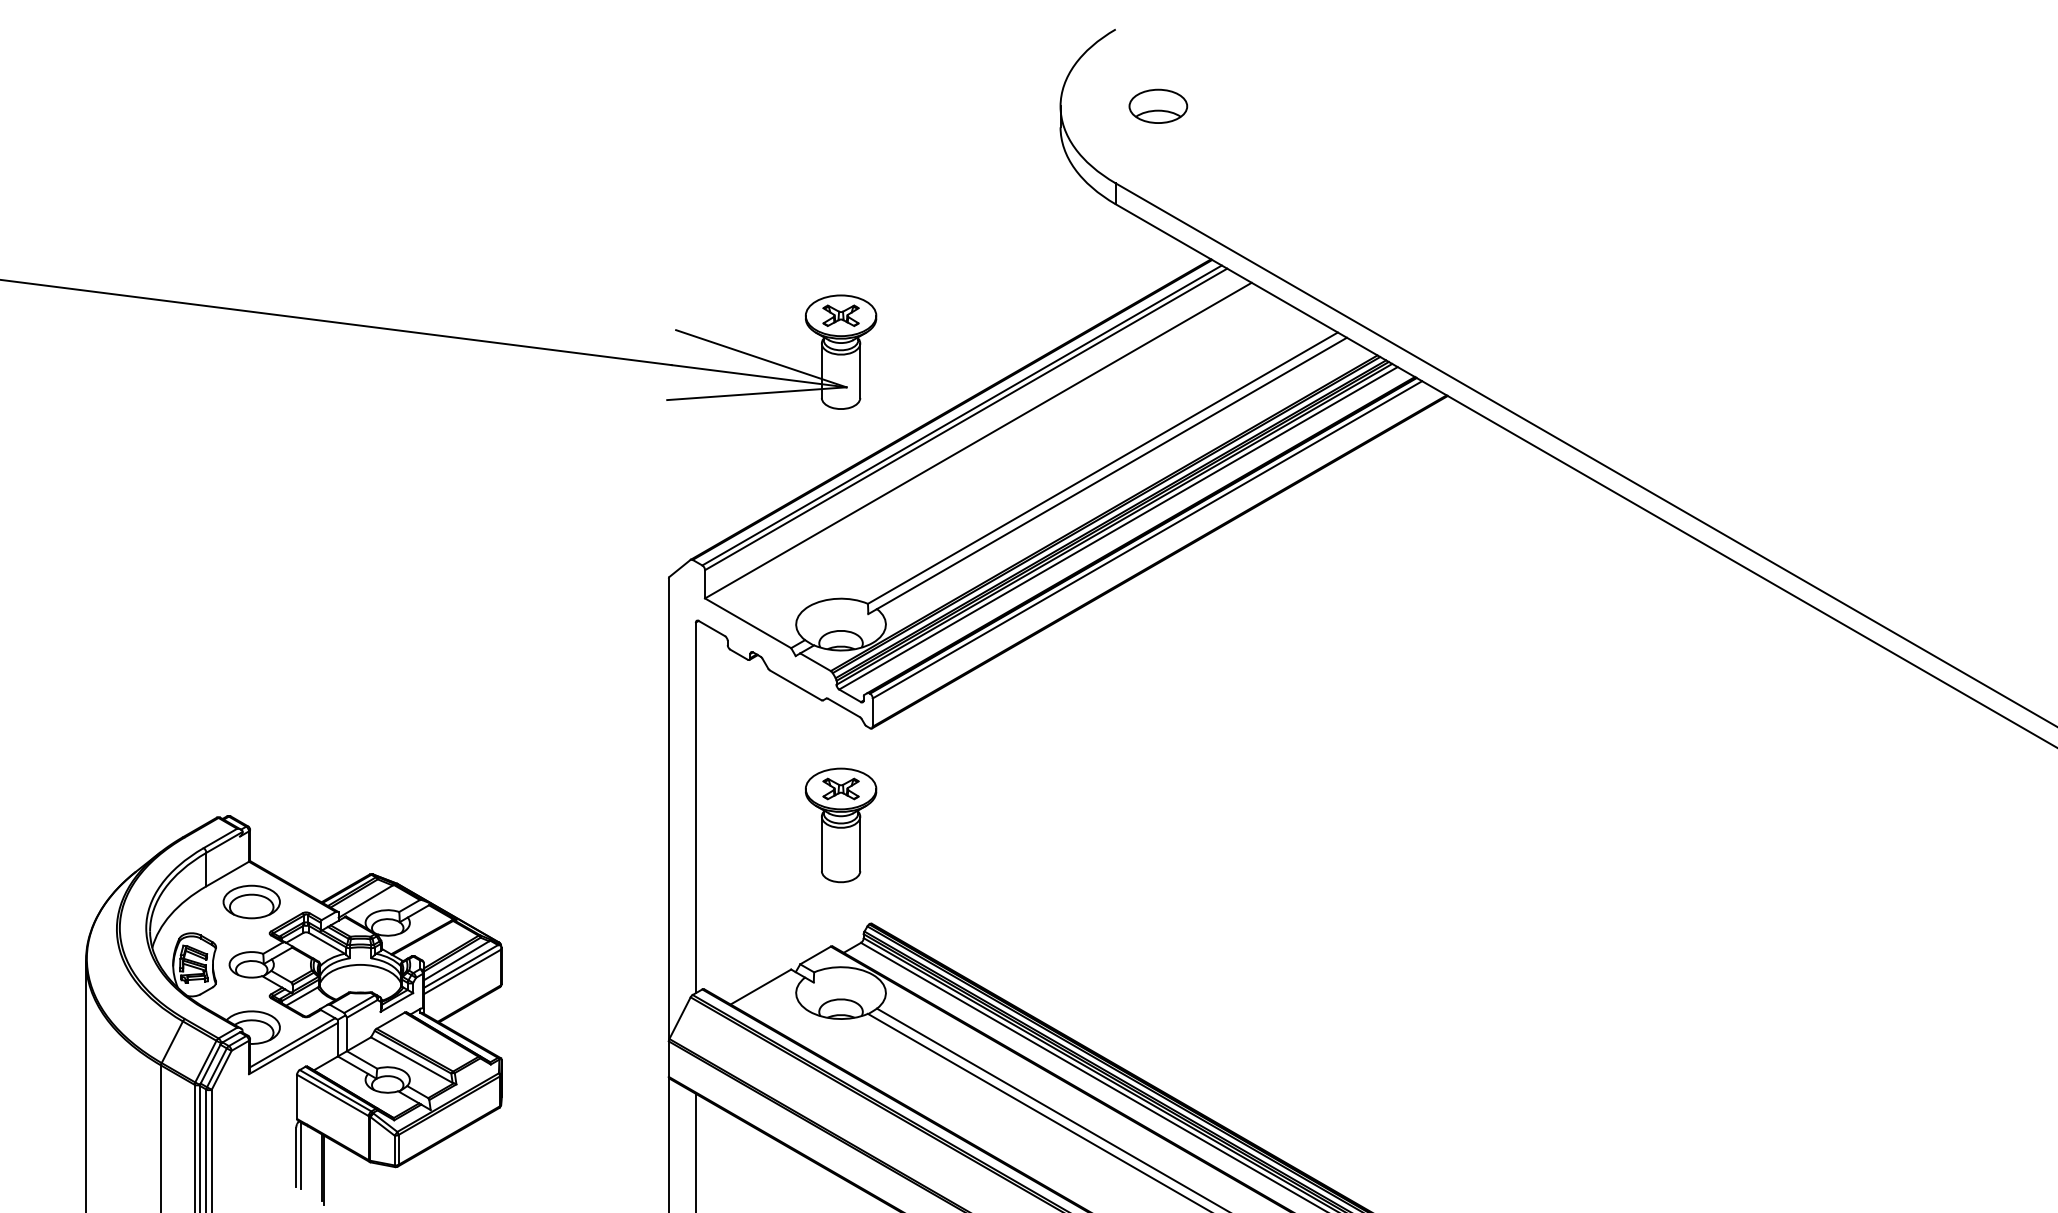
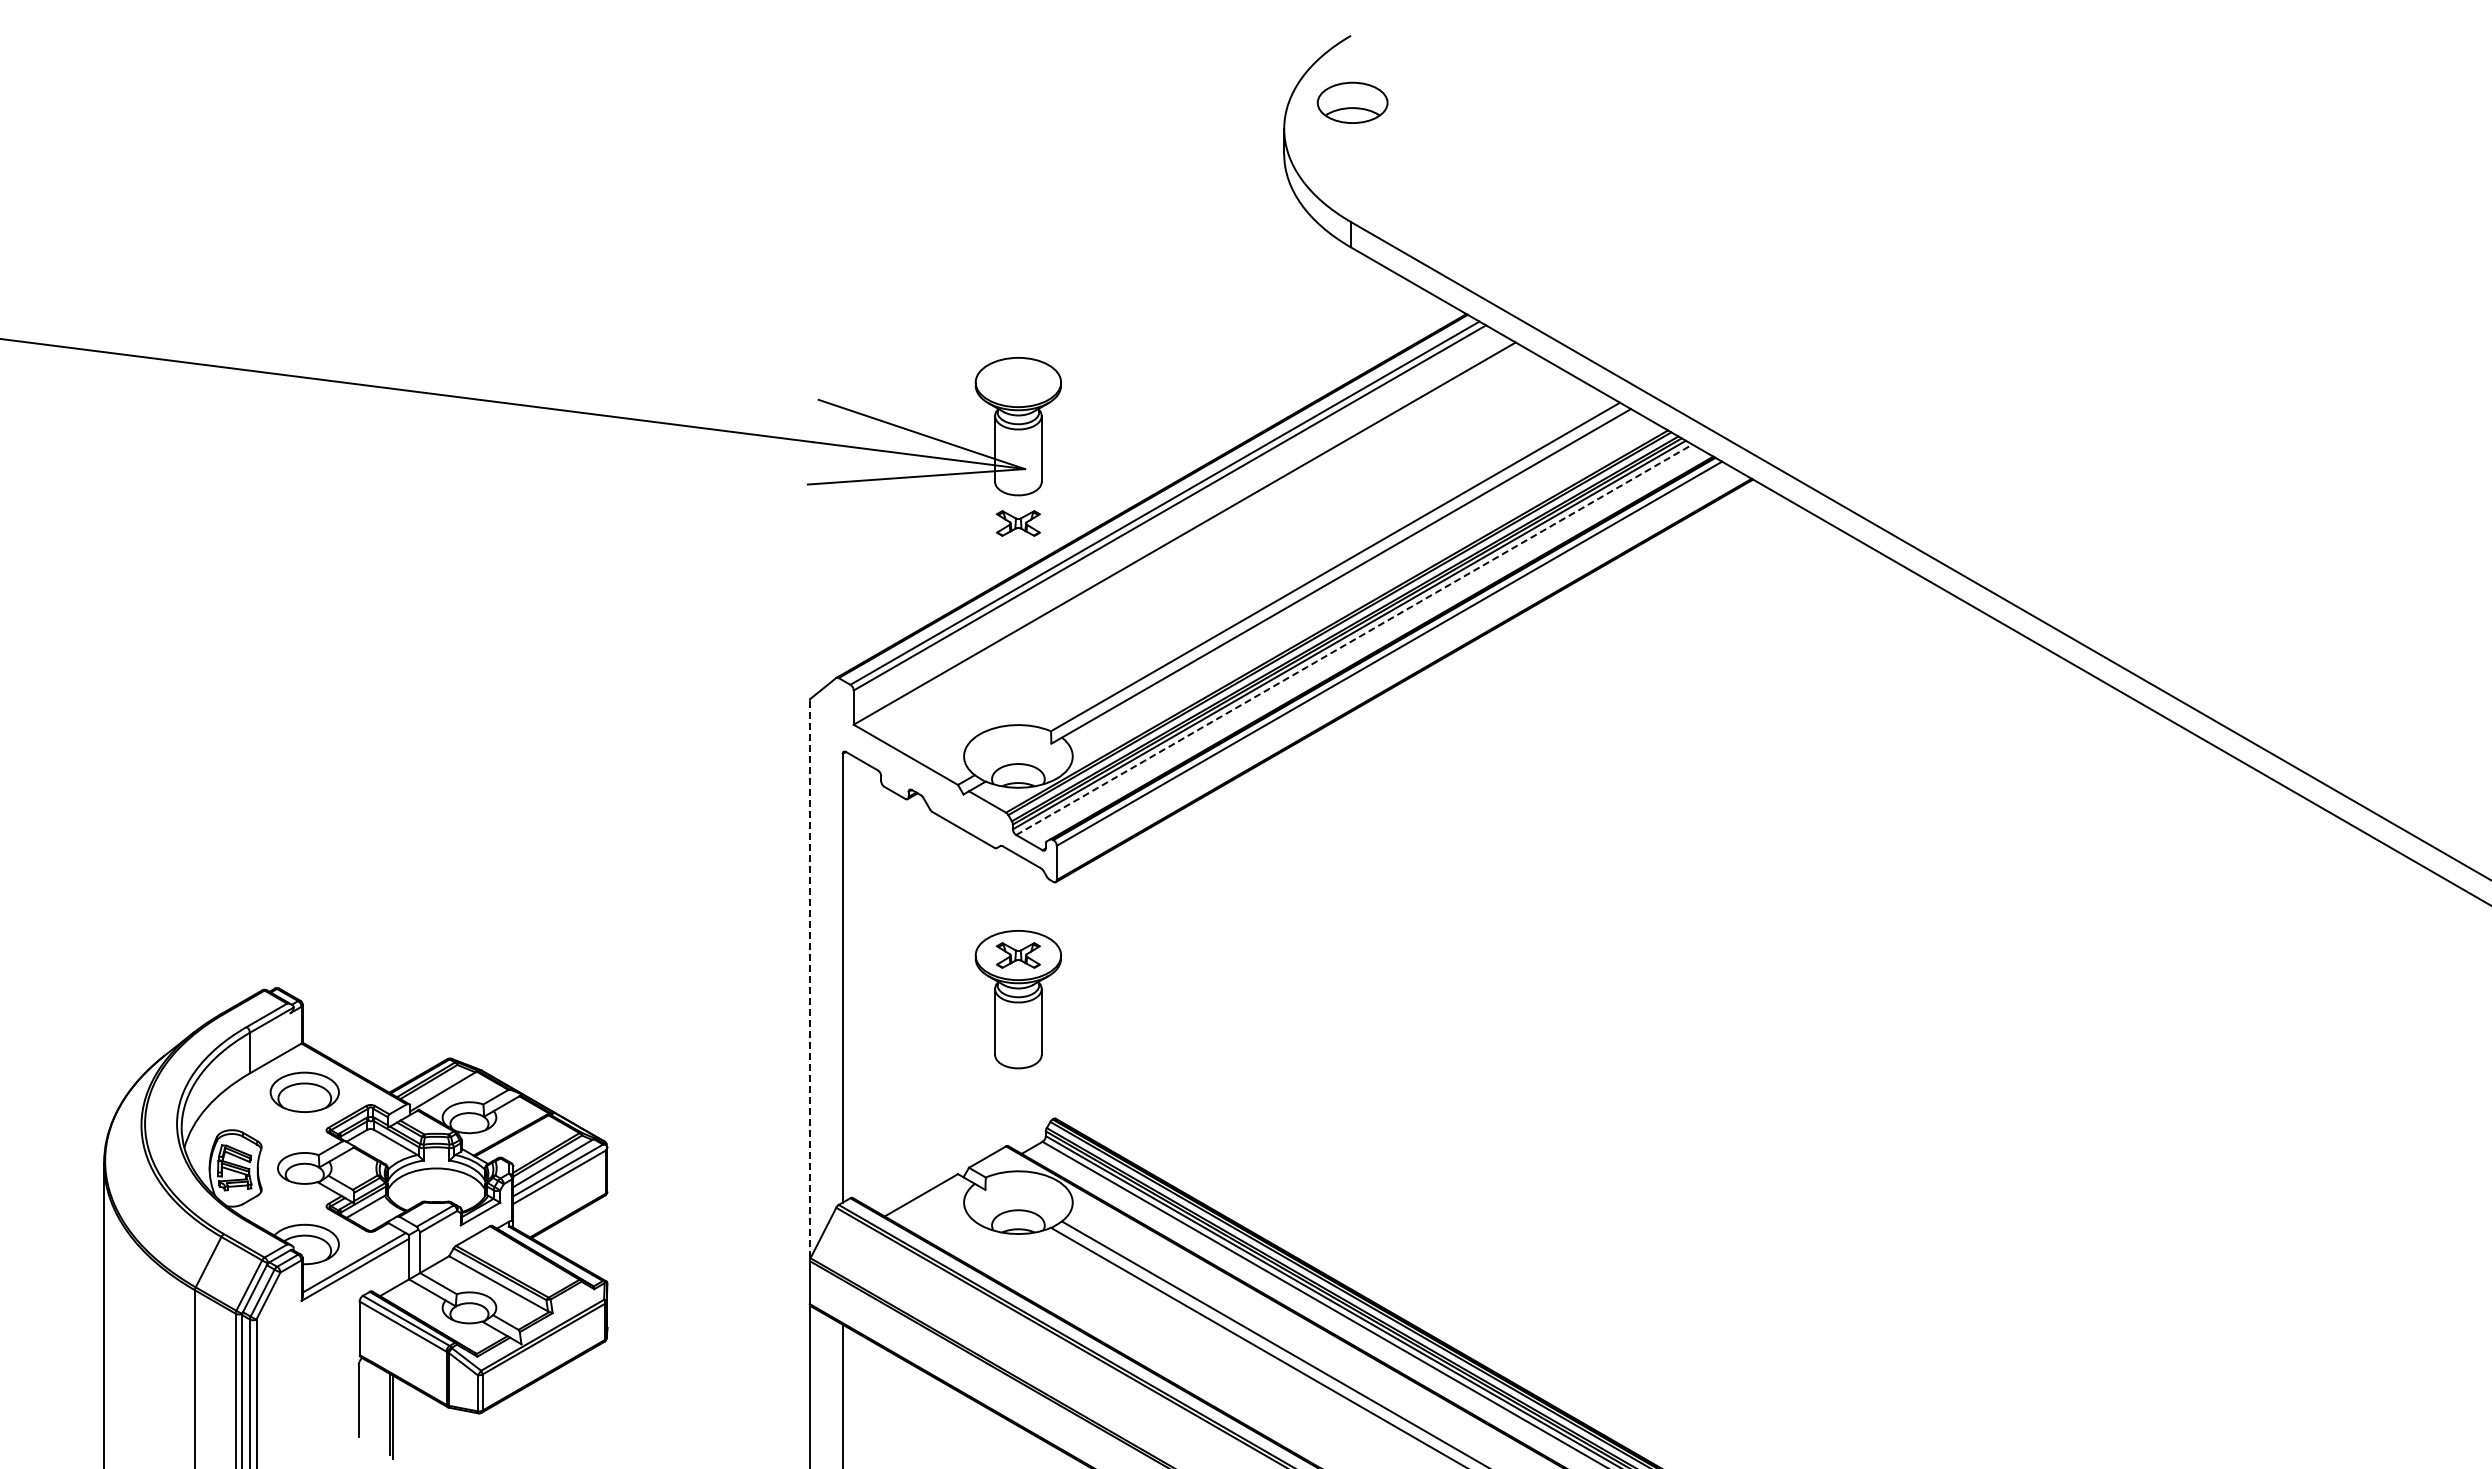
part: (1158, 106) -> (1352, 102), moved
part: (841, 315) -> (1018, 523), moved
line: (1118, 528) -> (1354, 639), solid -> dashed
line: (668, 810) -> (809, 981), solid -> dashed
line: (301, 1155) -> (364, 1399), removed

